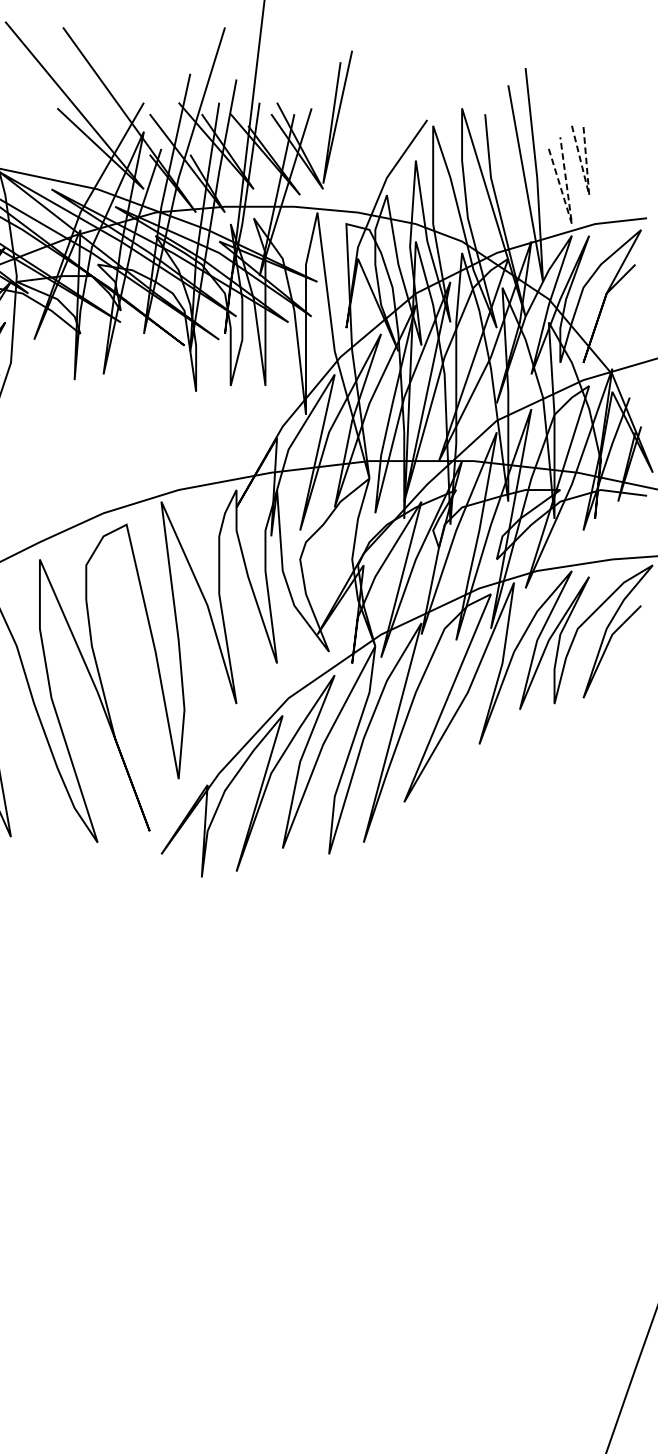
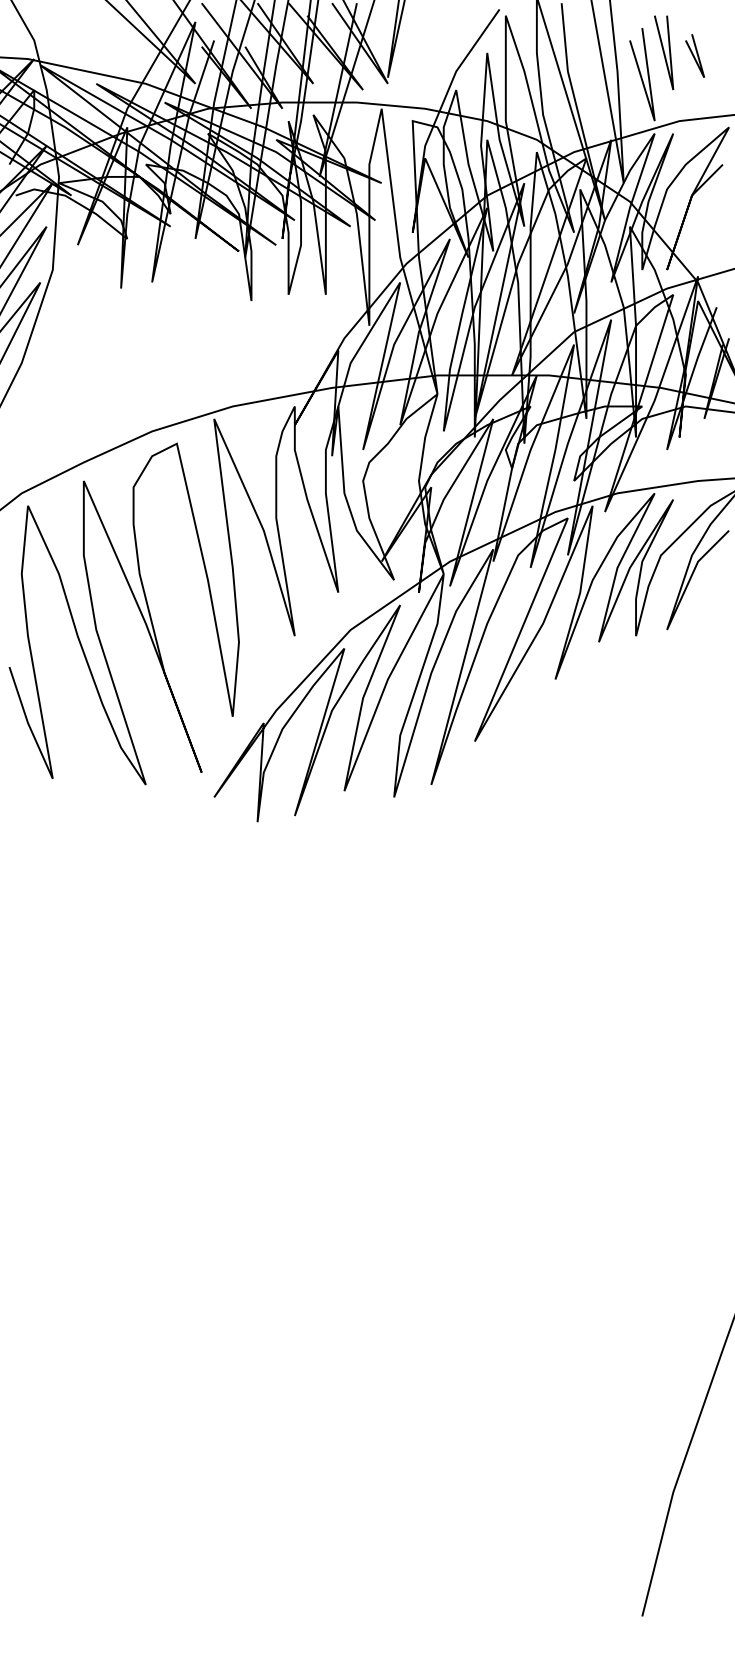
line: (608, 162) -> (694, 55), added
line: (589, 195) -> (673, 90), dashed -> solid
line: (571, 220) -> (654, 117), dashed -> solid

